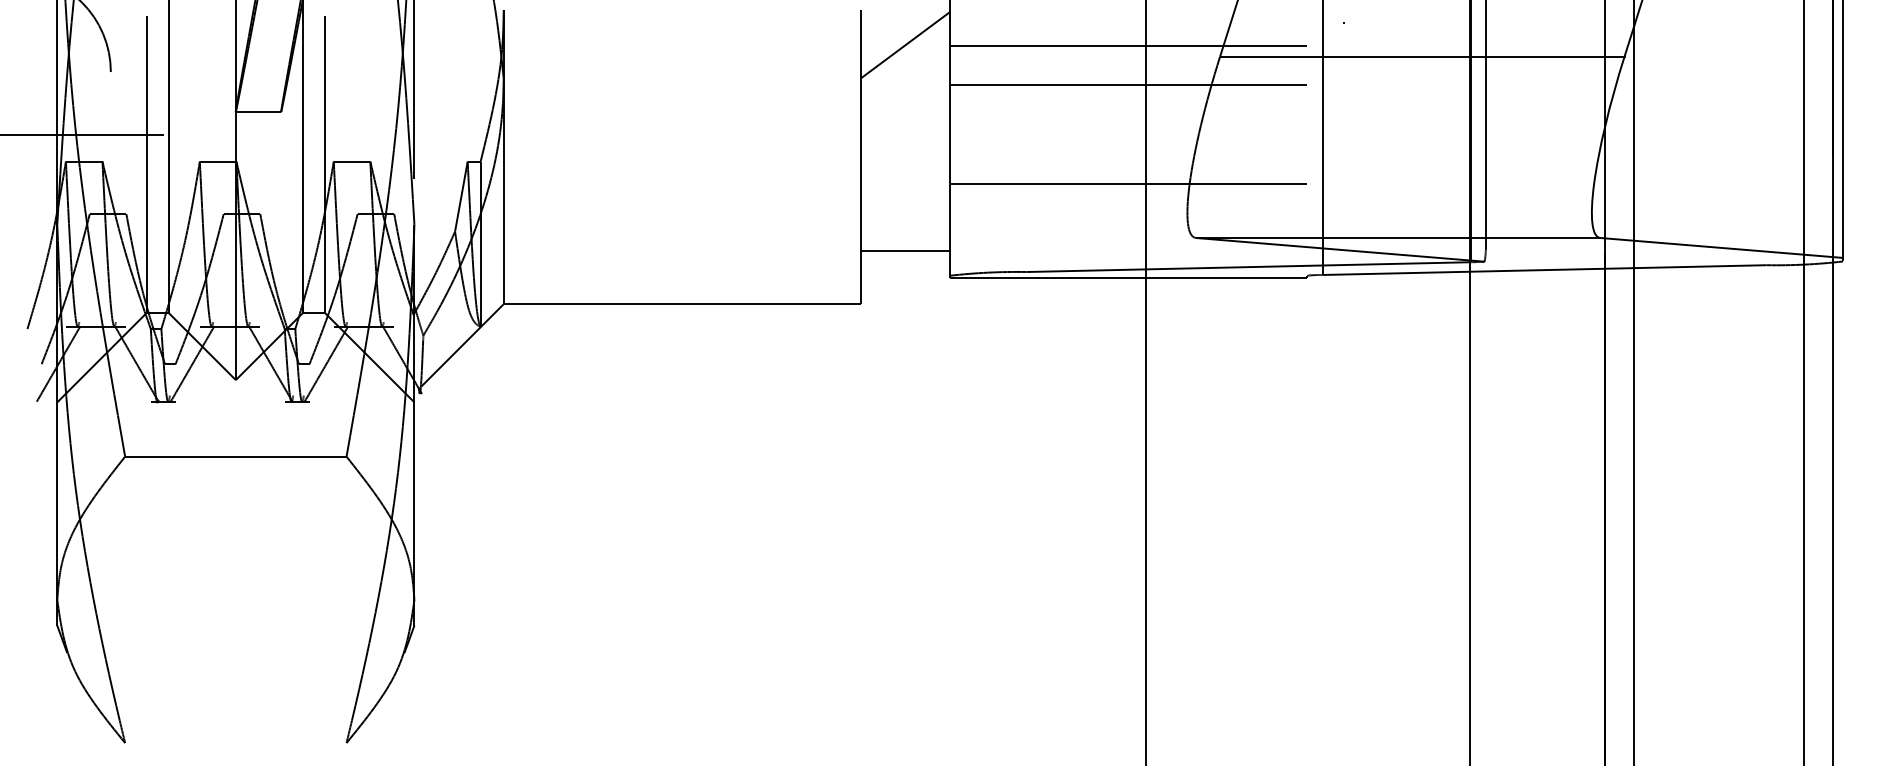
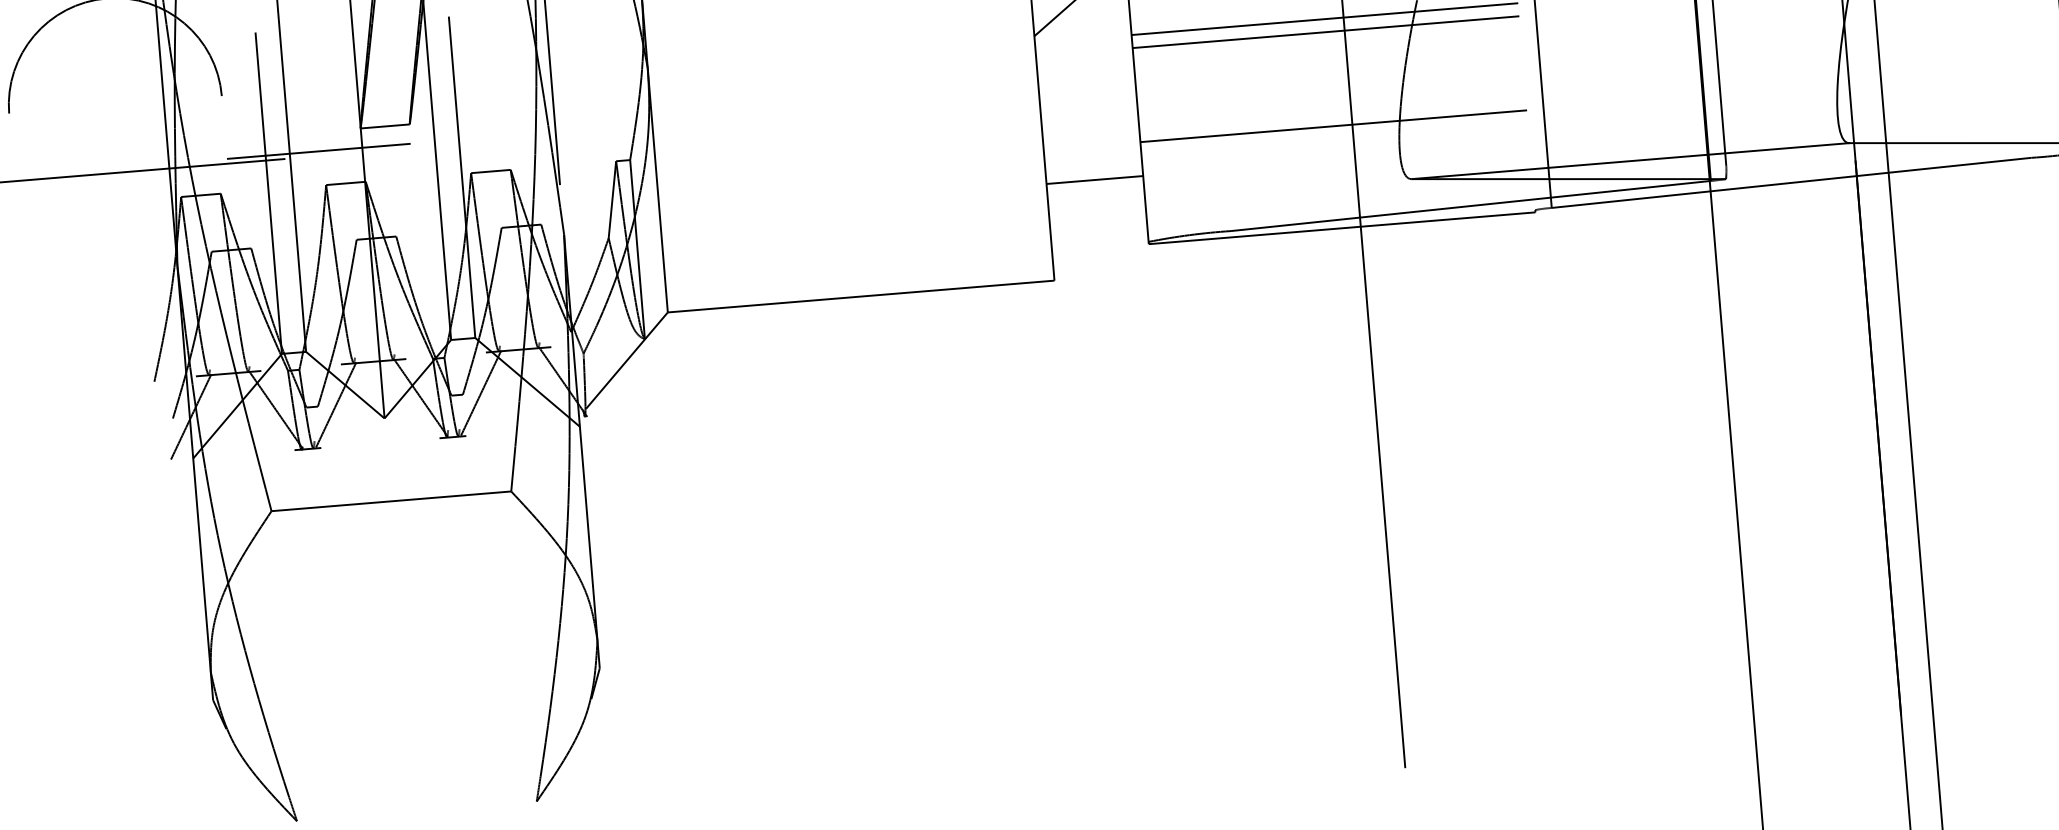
line: (1128, 96) -> (1325, 31), added
line: (195, 130) -> (318, 151), added
line: (905, 250) -> (1094, 179), moved

